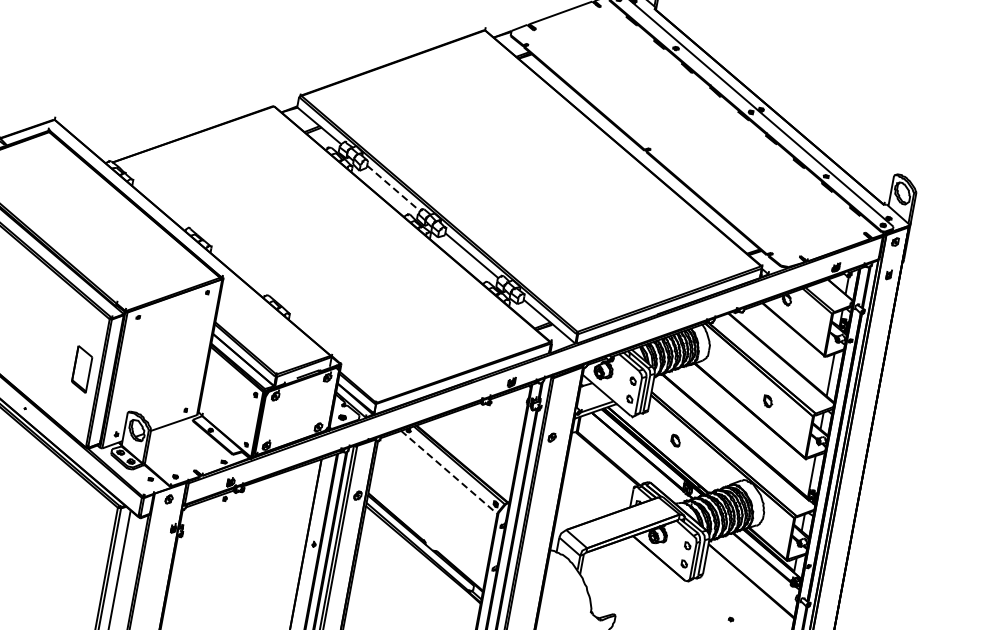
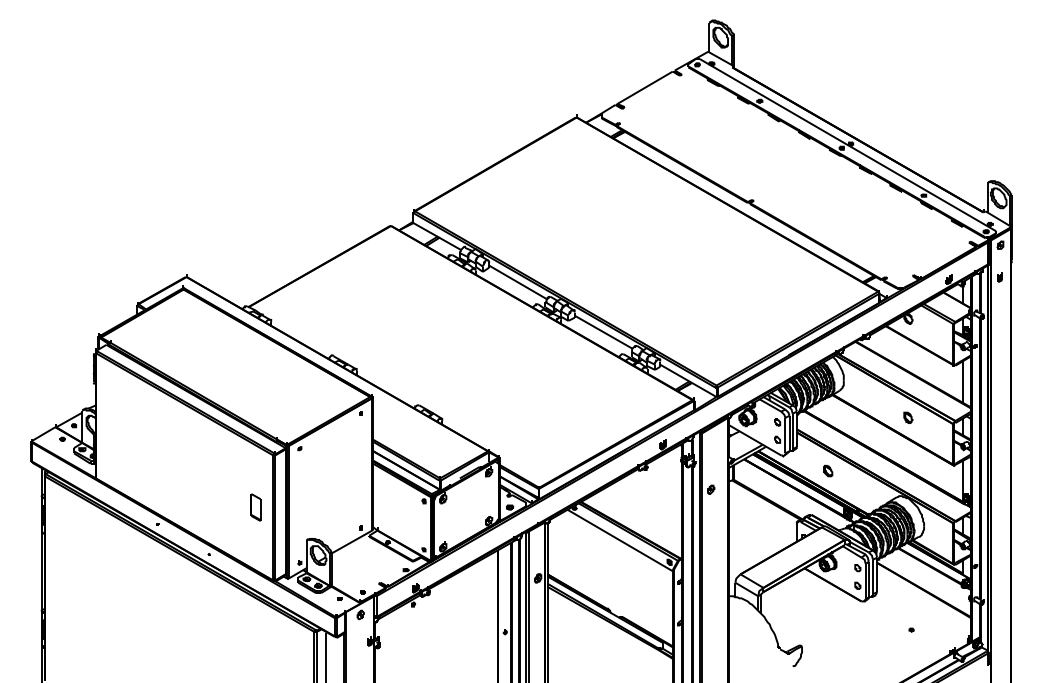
line: (394, 188) -> (518, 282), dashed -> solid
part: (81, 369) -> (255, 507), size x0.62
line: (449, 472) -> (620, 540), dashed -> solid

